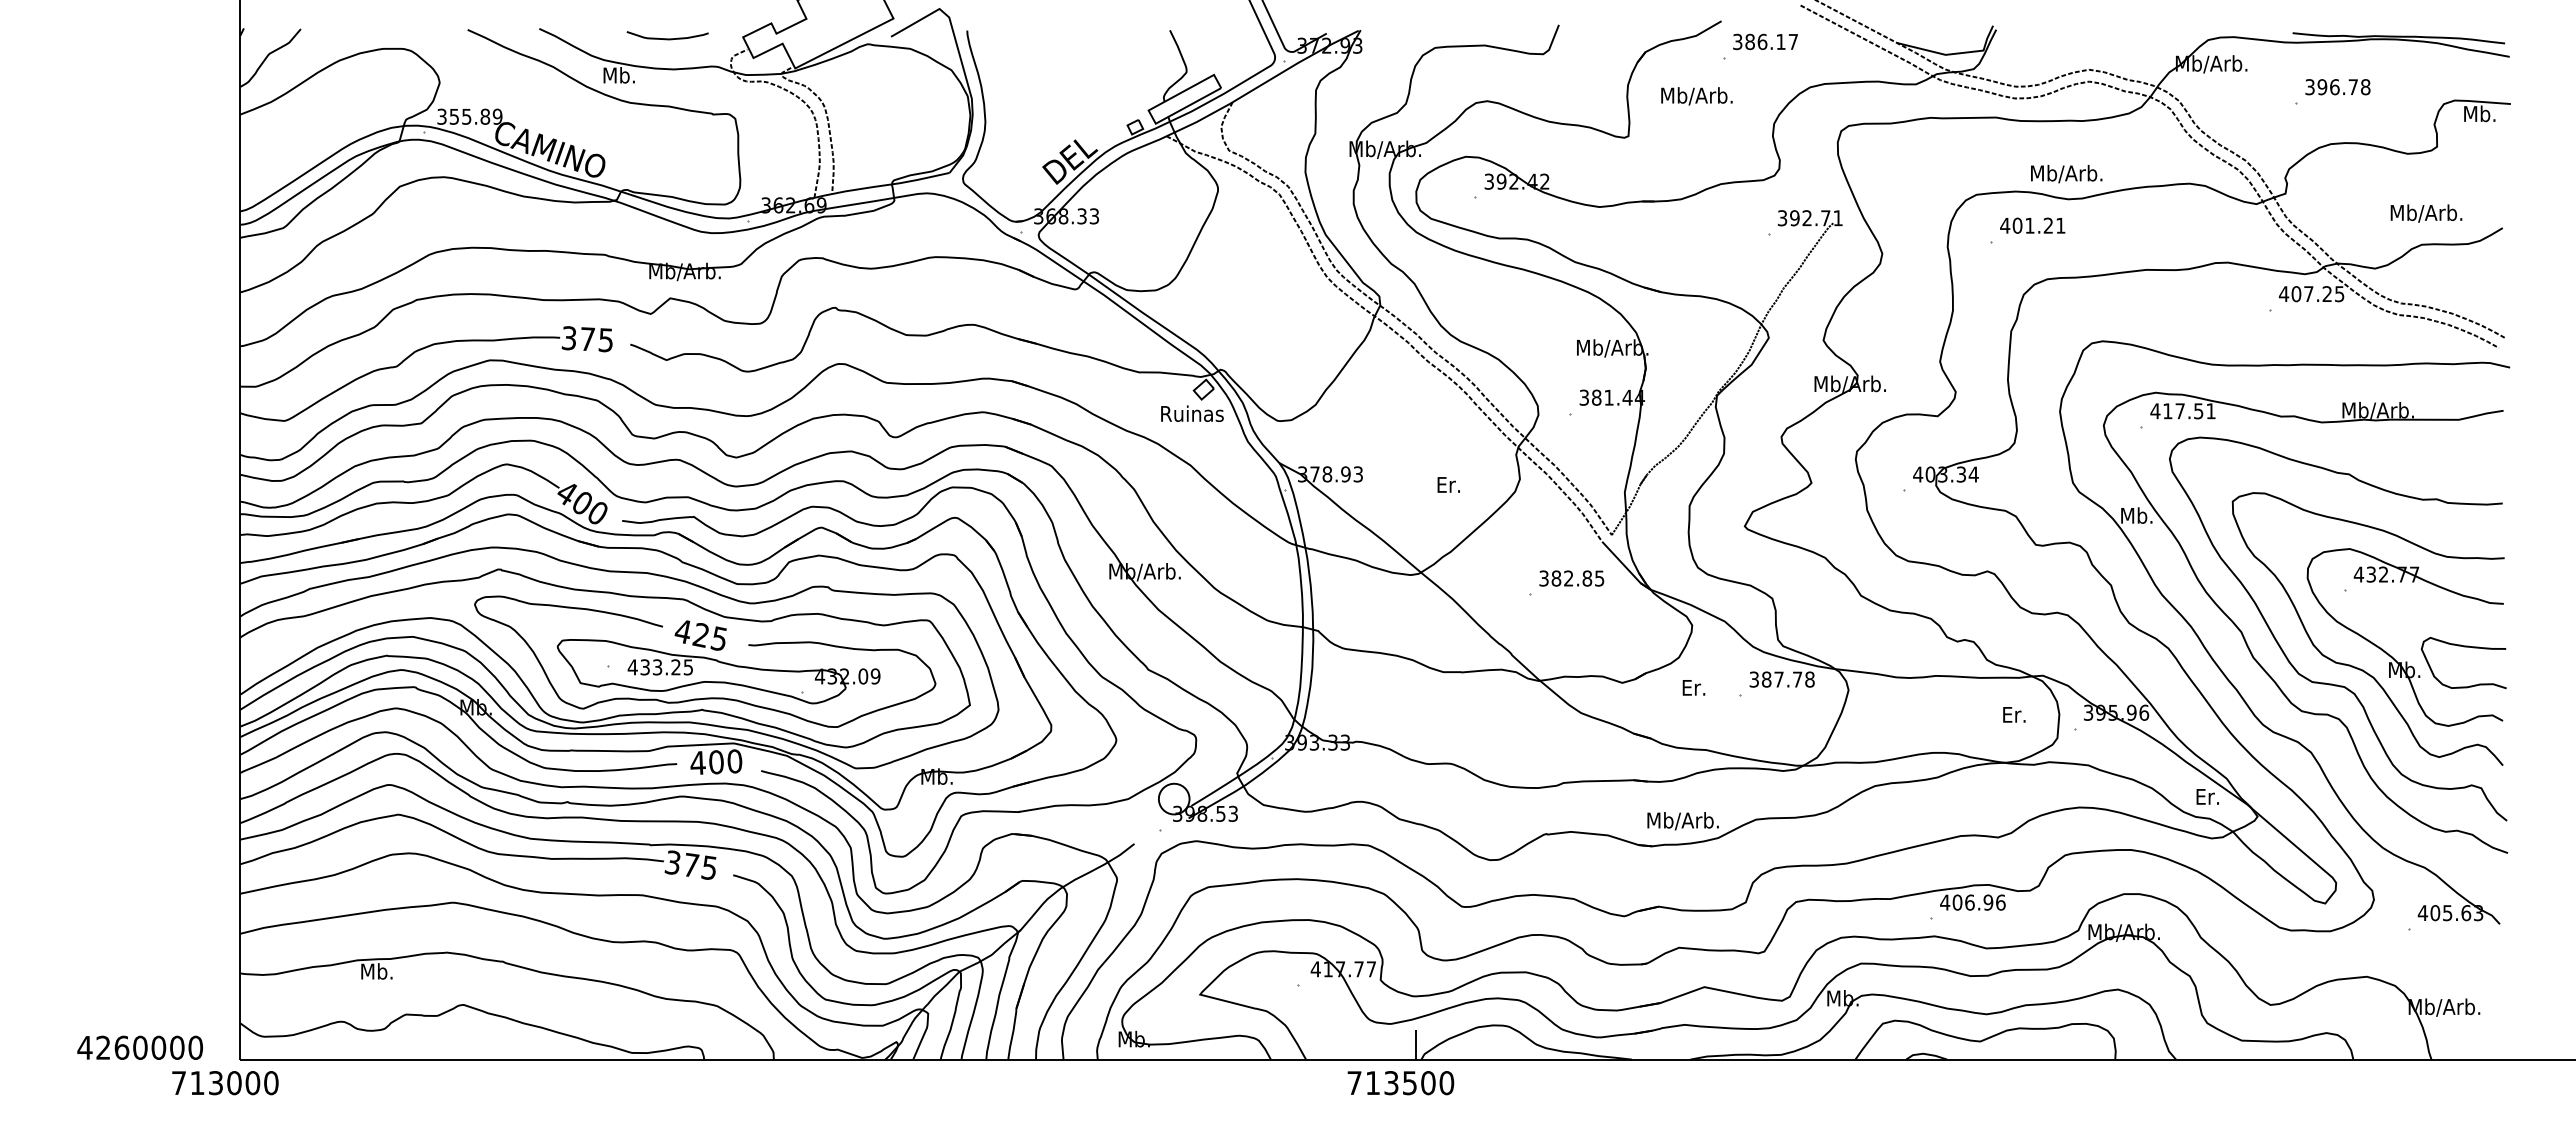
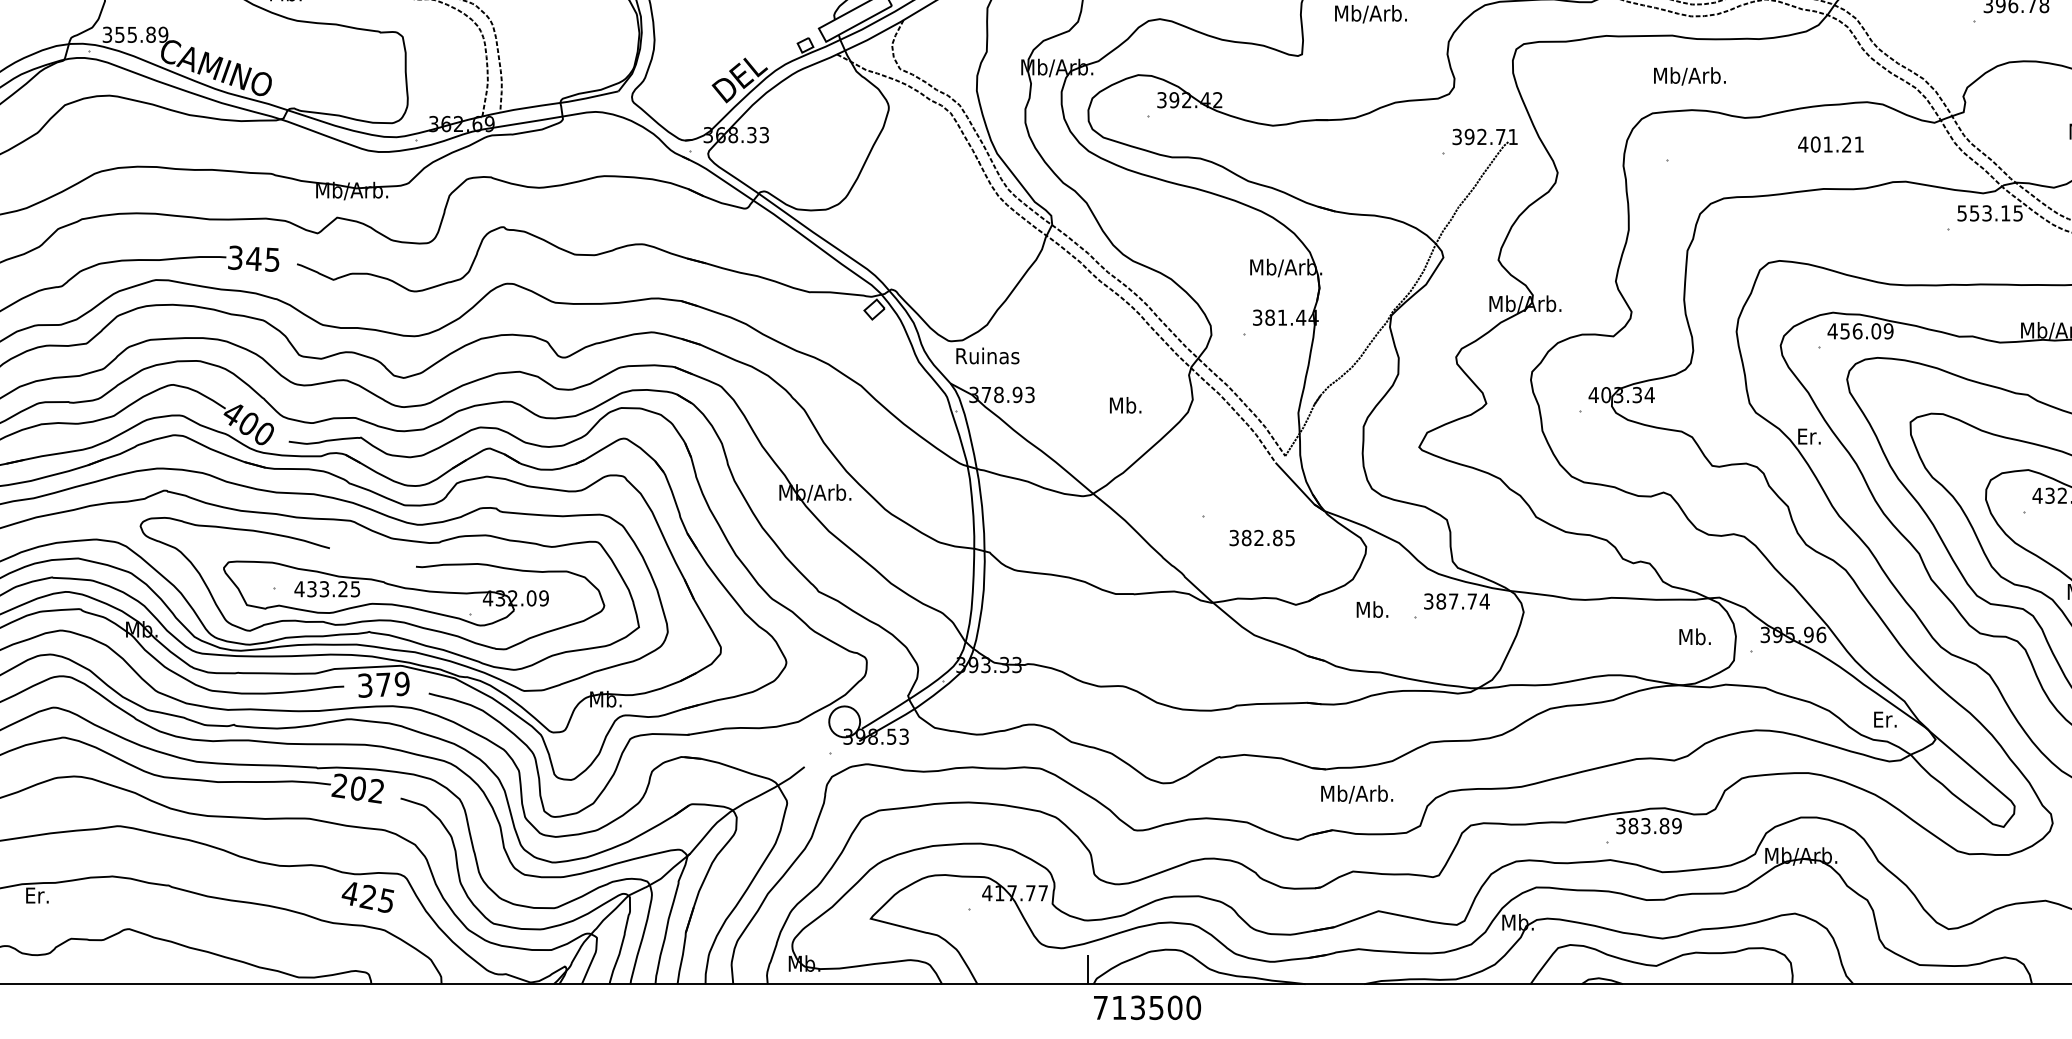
text: (2066, 174) -> (1689, 76), moved
text: (2032, 225) -> (1830, 144), moved
text: (2304, 294) -> (1982, 213), 407.25 -> 553.15
text: (587, 339) -> (253, 259), 375 -> 345
text: (2189, 411) -> (1866, 331), 417.51 -> 456.09
text: (1192, 413) -> (987, 355), moved
text: (1453, 484) -> (1125, 405), Er. -> Mb.
text: (2137, 515) -> (1814, 436), Mb. -> Er.
text: (1571, 578) -> (1261, 537), moved
text: (700, 635) -> (367, 897), moved
text: (1809, 679) -> (1484, 601), 387.78 -> 387.74
text: (1698, 687) -> (1372, 609), Er. -> Mb.
text: (2019, 714) -> (1695, 636), Er. -> Mb.
text: (716, 762) -> (383, 685), 400 -> 379
text: (1682, 821) -> (1356, 794), moved
text: (690, 865) -> (357, 788), 375 -> 202
text: (1972, 902) -> (1648, 825), 406.96 -> 383.89
text: (377, 971) -> (42, 895), Mb. -> Er.
text: (1400, 1083) -> (1147, 1008), moved

